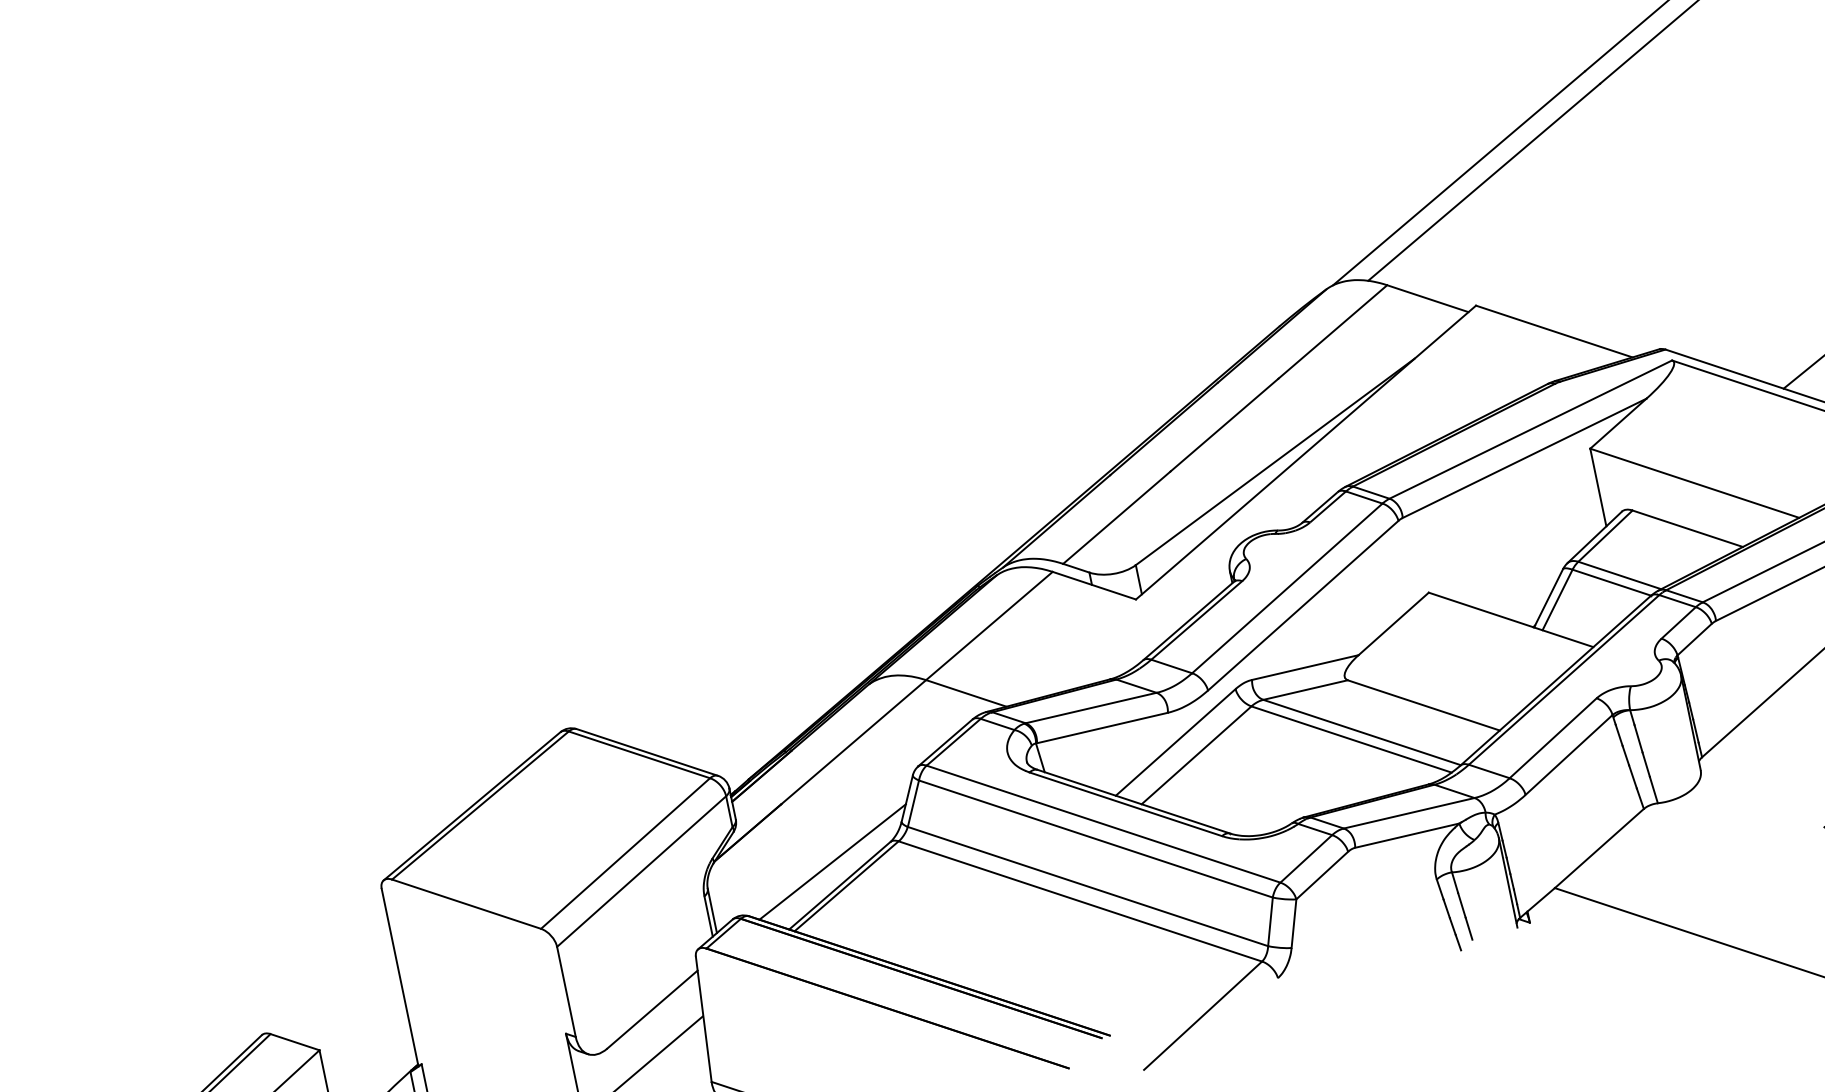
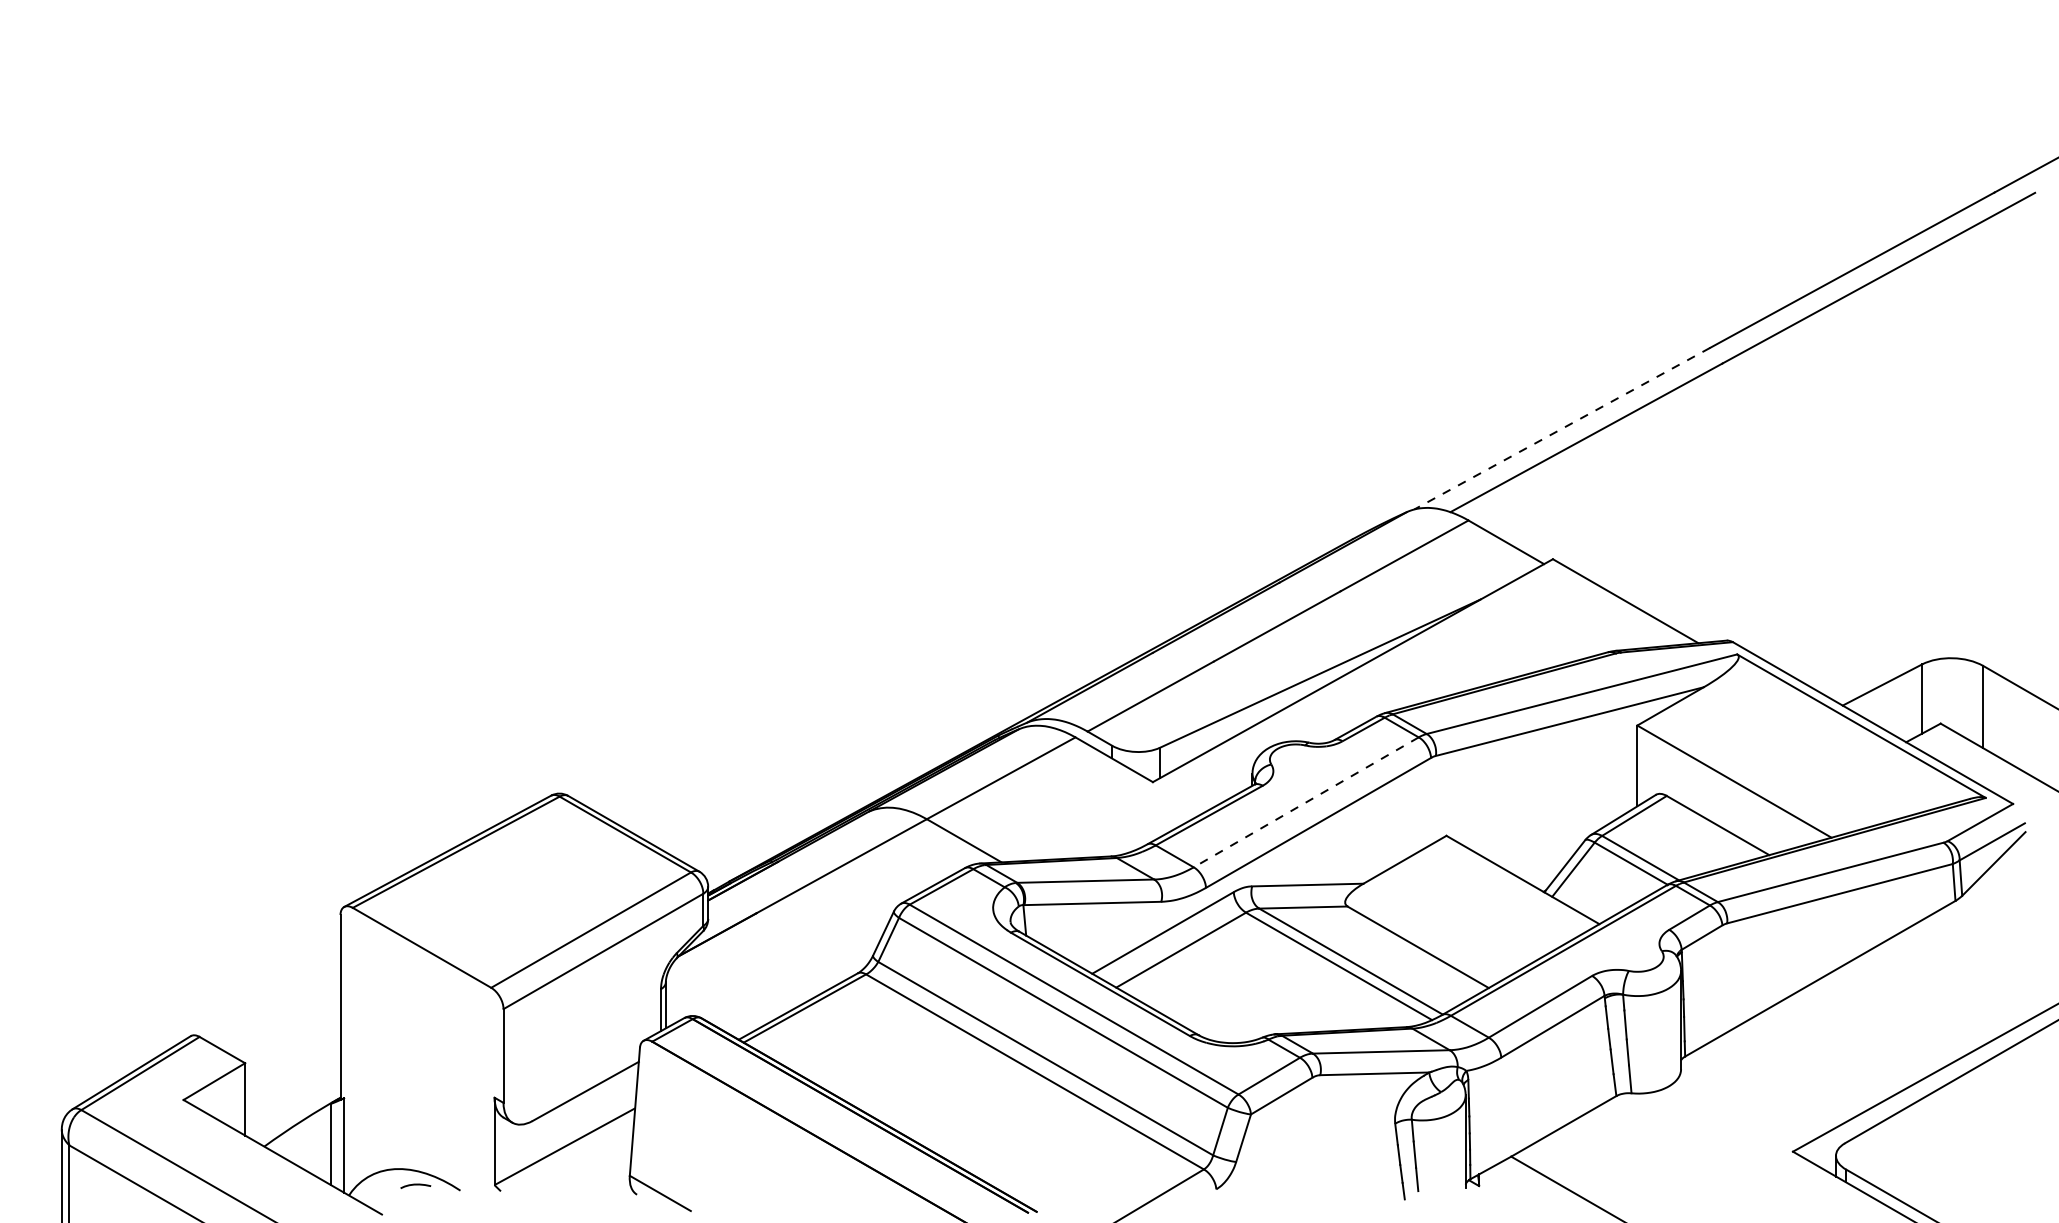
line: (1458, 178) -> (1561, 428), solid -> dashed
line: (1287, 588) -> (1306, 802), solid -> dashed
line: (832, 861) -> (796, 980), removed

